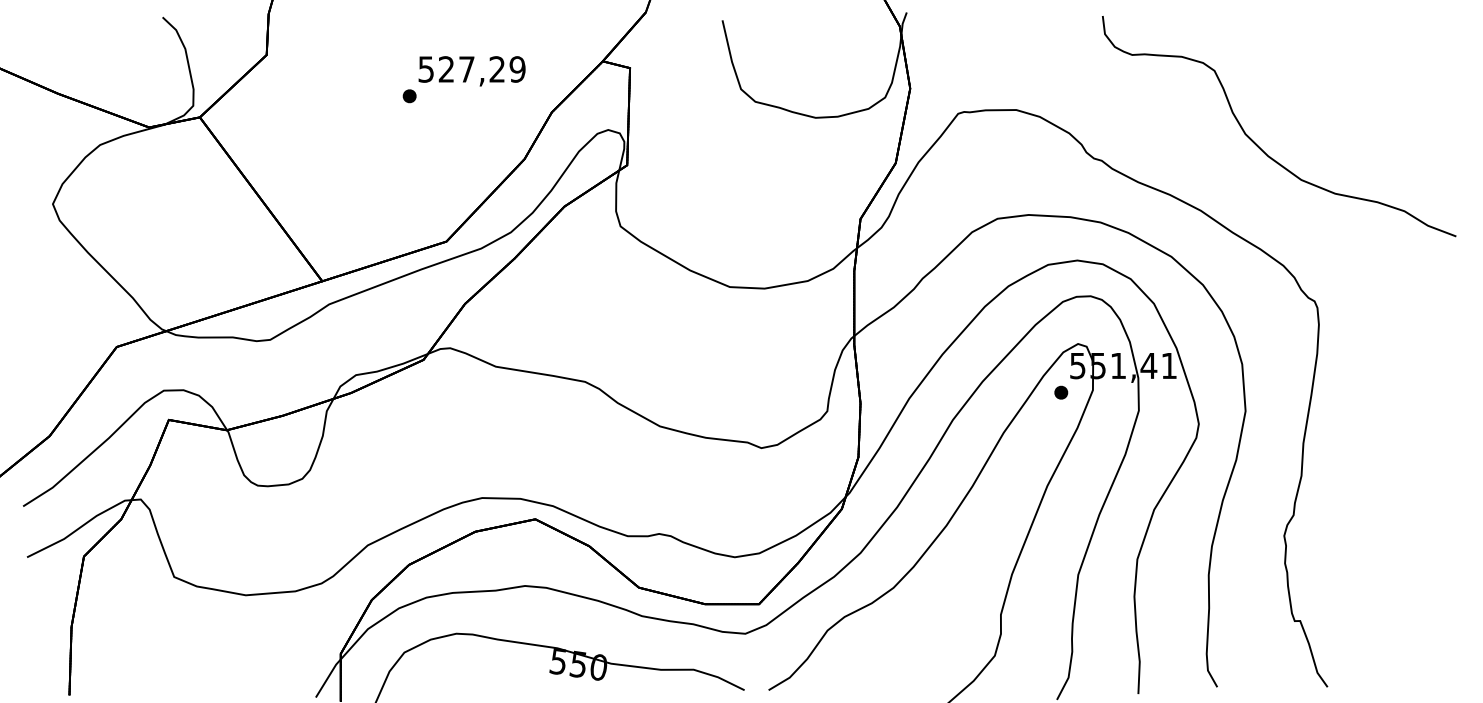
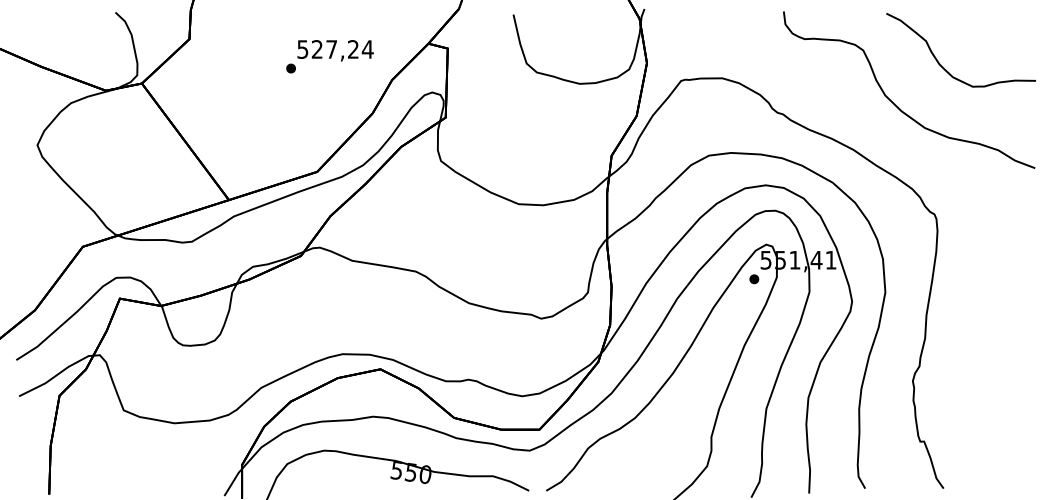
text: (517, 69) -> (367, 49), 527,29 -> 527,24
curve: (1331, 97) -> (946, 69), added

